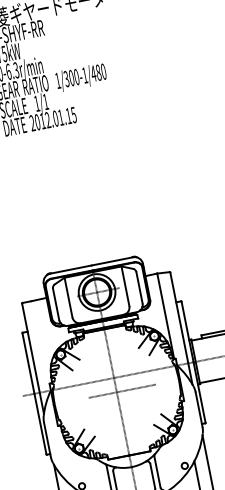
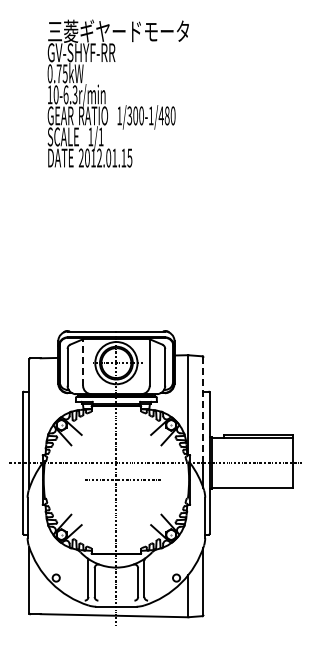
line: (68, 297) -> (83, 362), solid -> dashed
line: (179, 317) -> (203, 409), solid -> dashed

